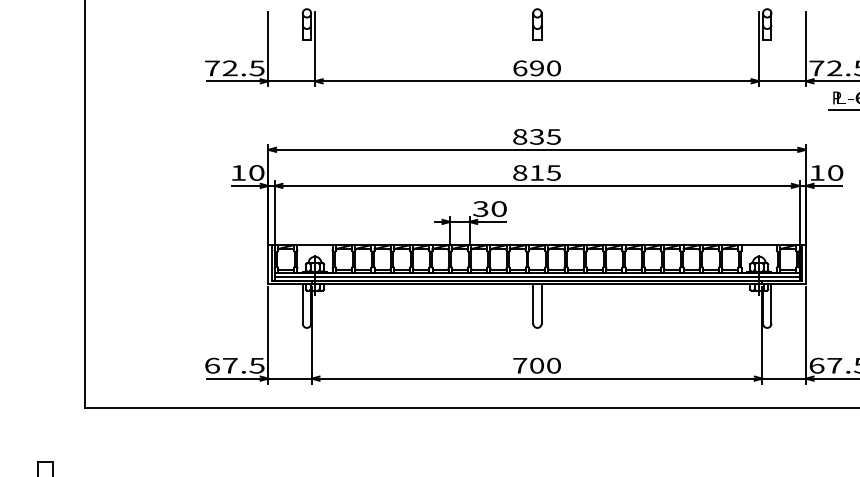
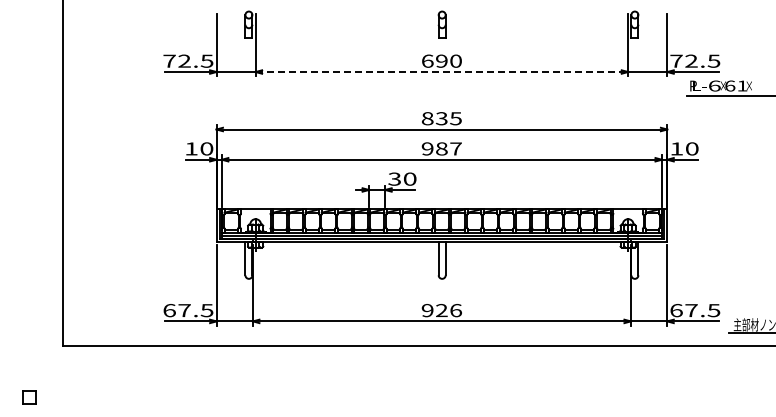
line: (537, 81) -> (442, 72), solid -> dashed
text: (536, 172) -> (441, 148), 815 -> 987
text: (536, 365) -> (441, 310), 700 -> 926

